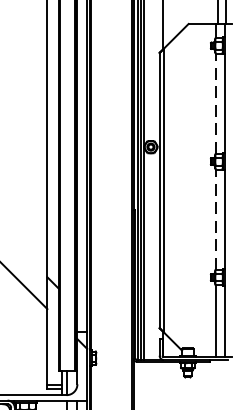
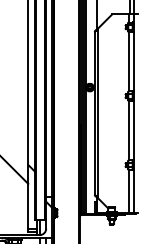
line: (215, 103) -> (128, 61), dashed -> solid
line: (215, 219) -> (128, 130), dashed -> solid

